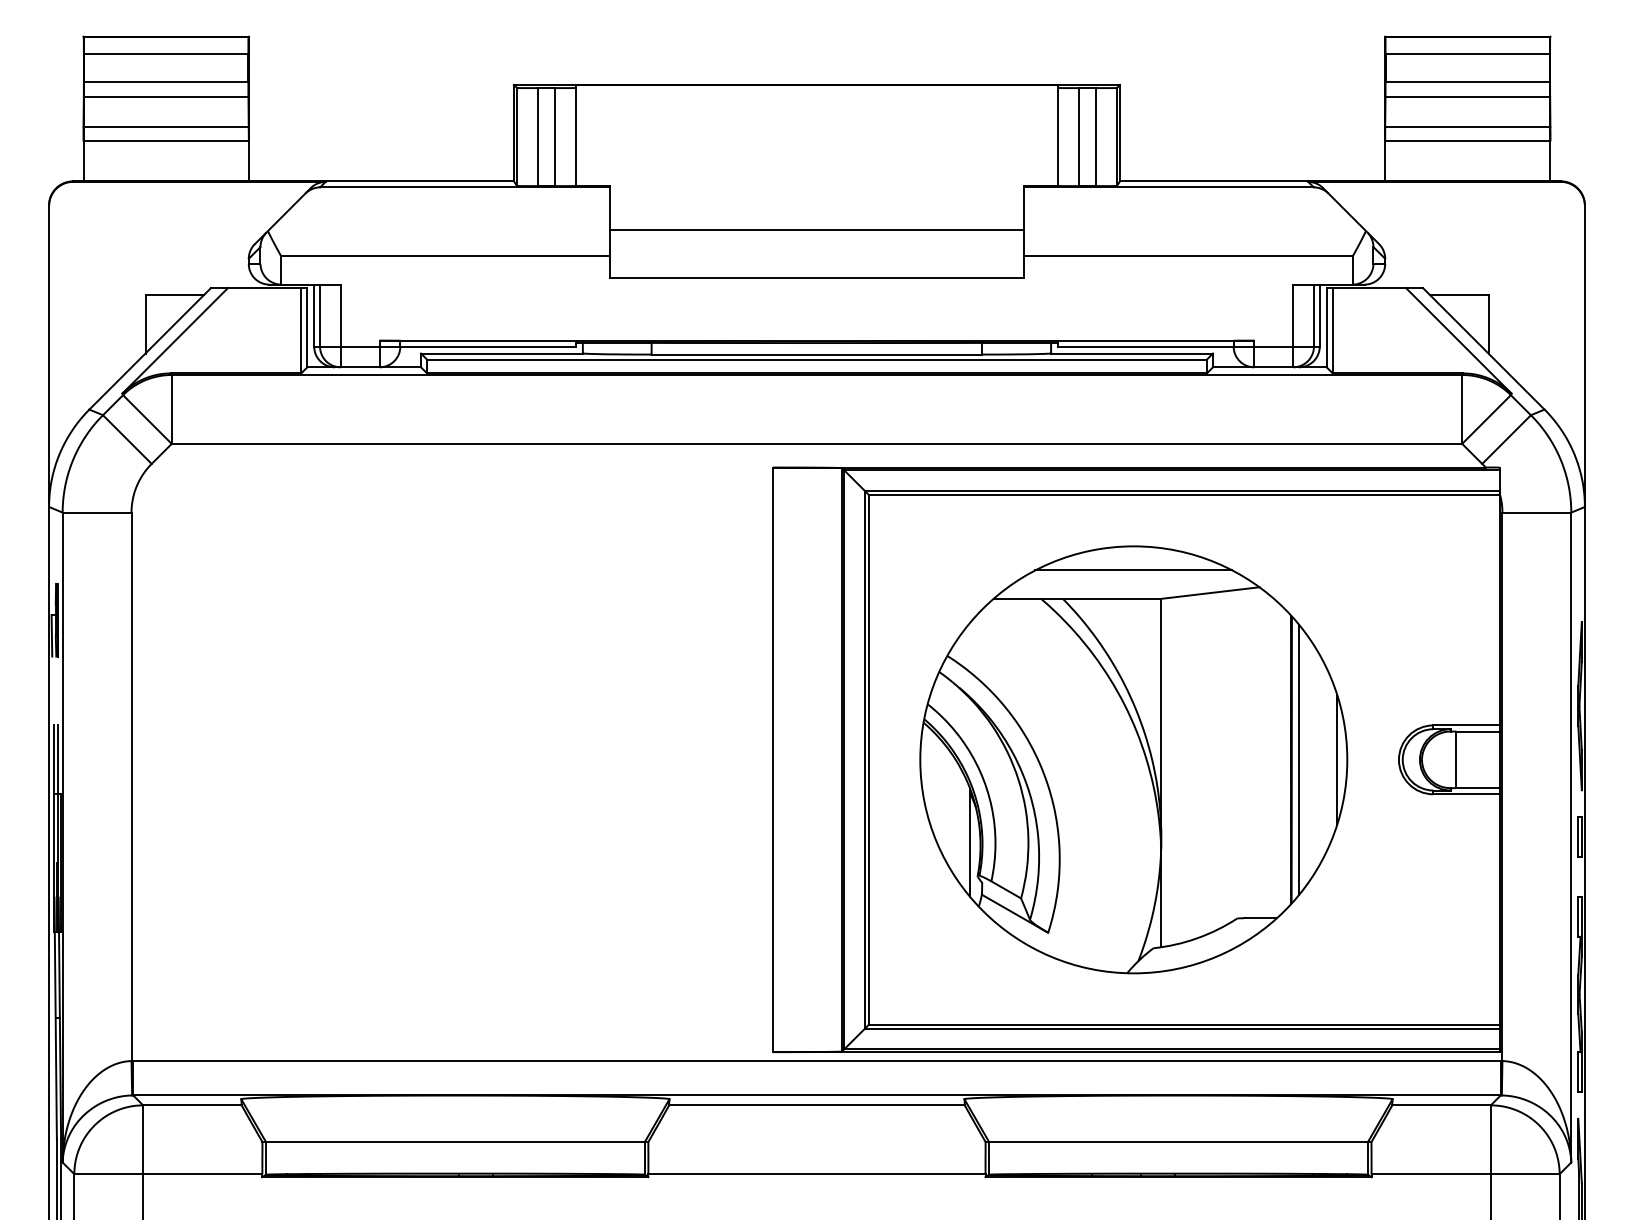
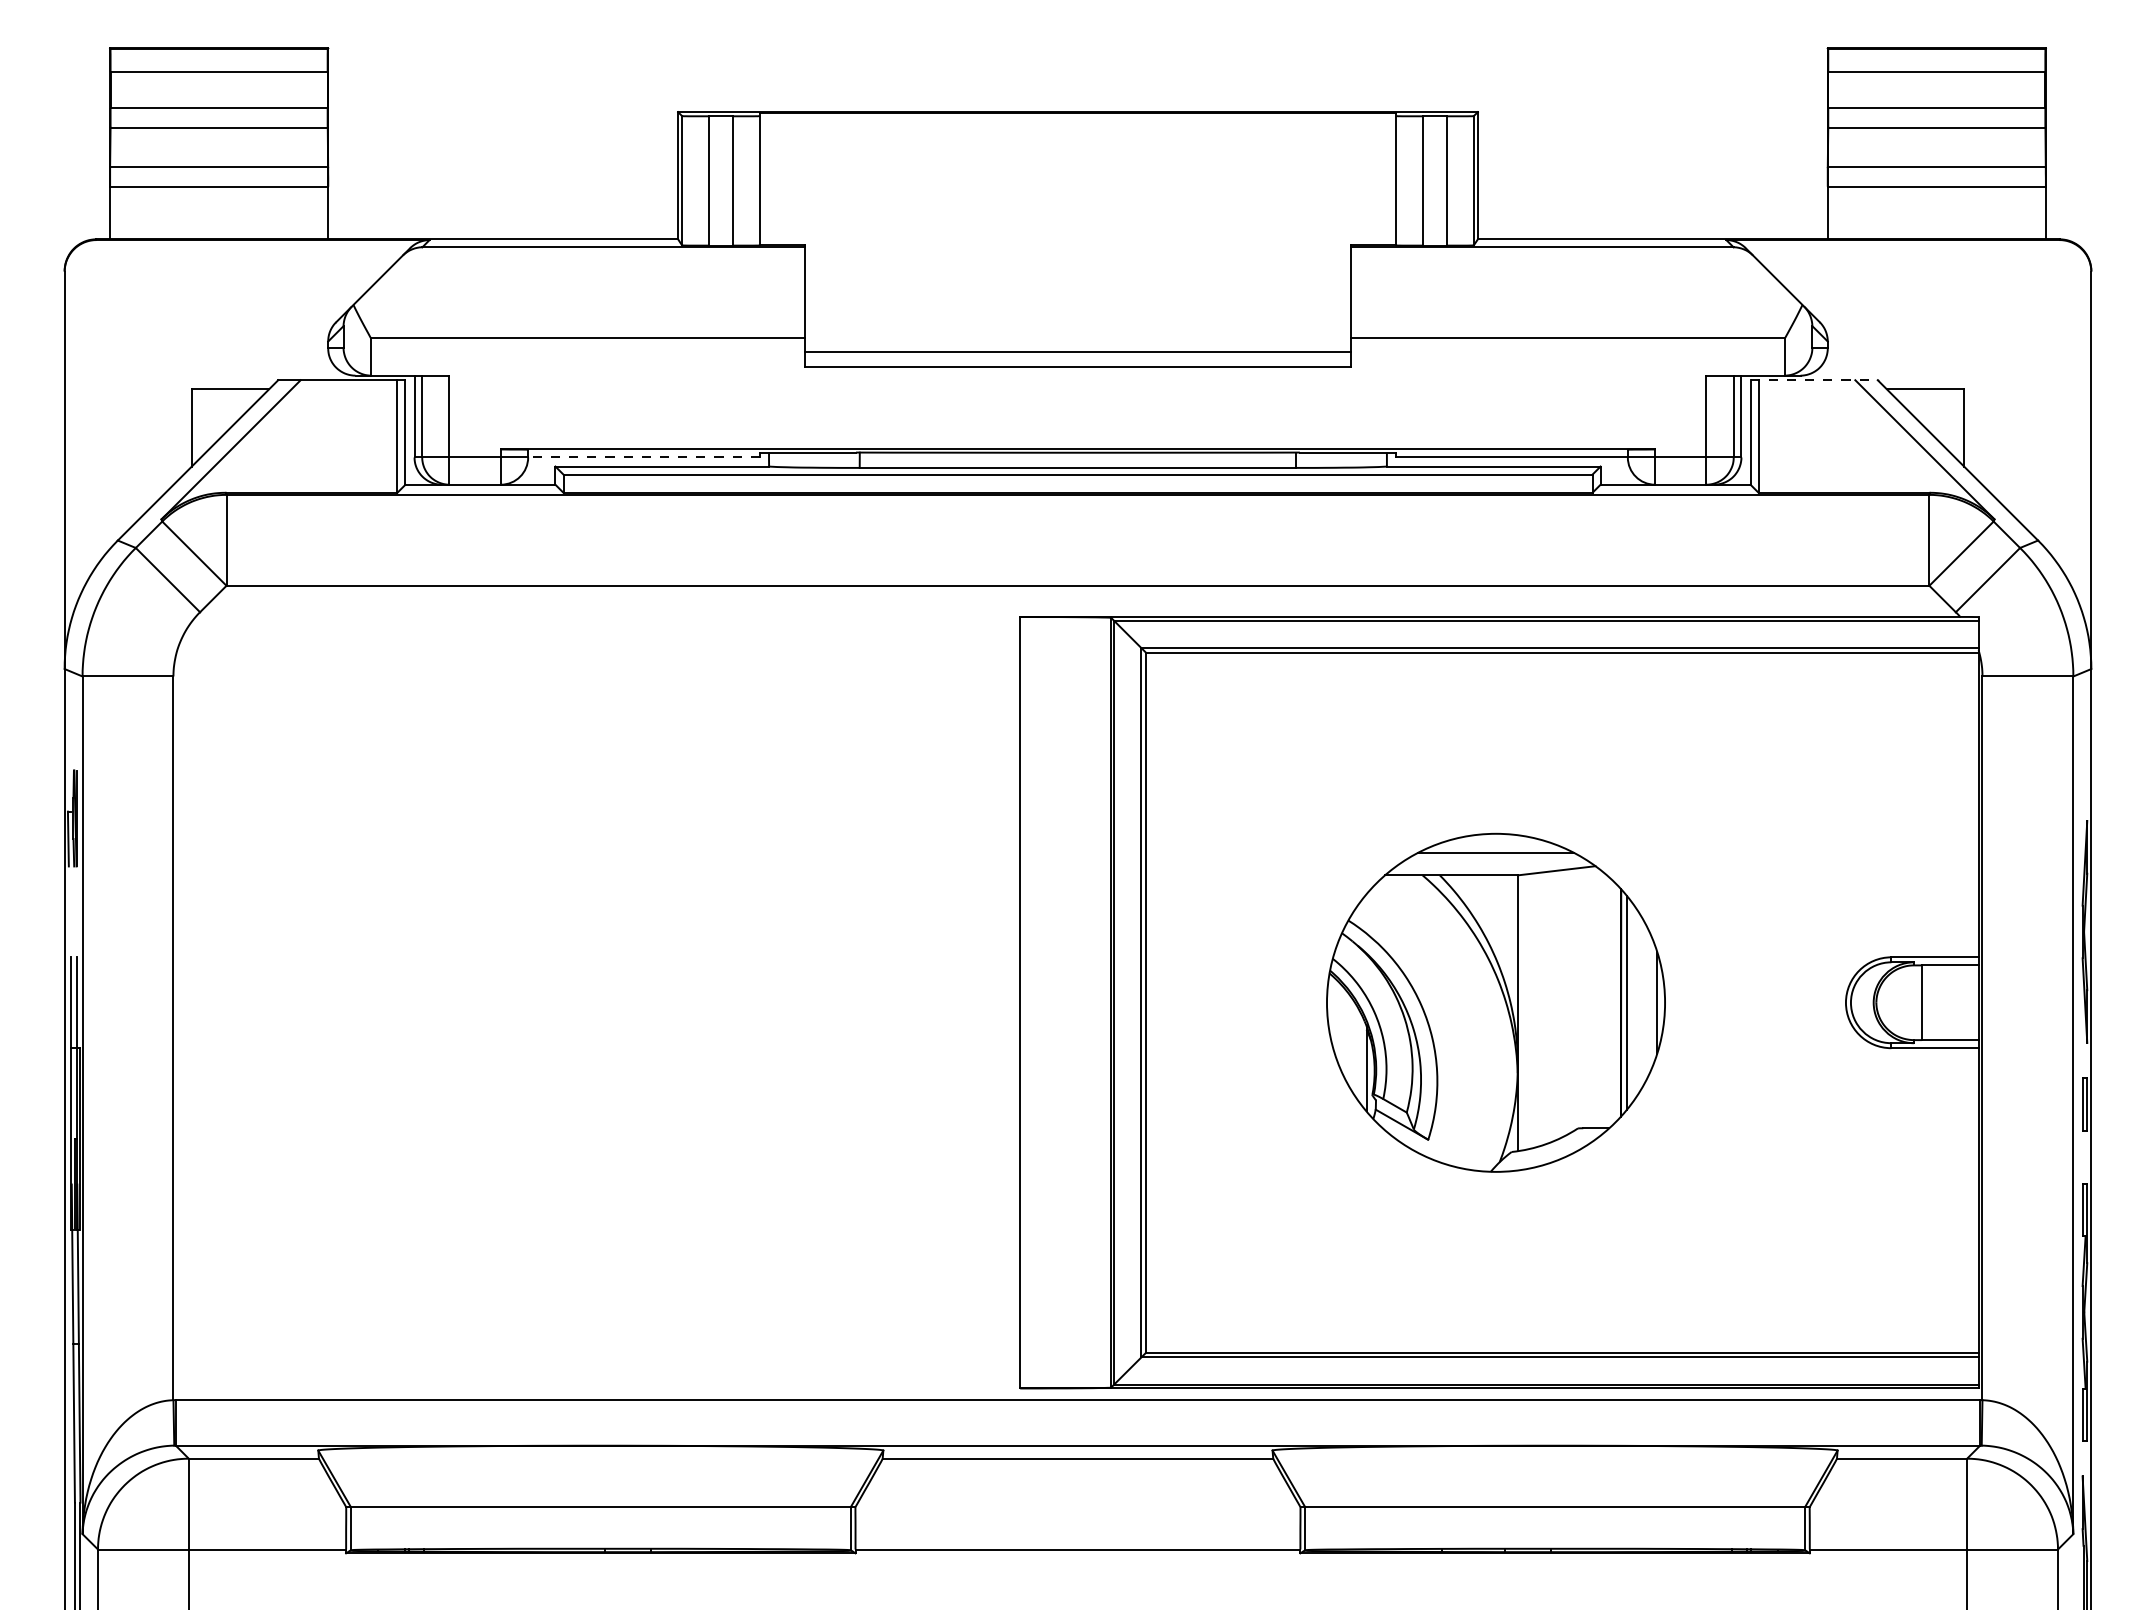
line: (816, 229) -> (1077, 351), moved
line: (1375, 288) -> (1814, 380), solid -> dashed
line: (488, 346) -> (644, 457), solid -> dashed
part: (1133, 759) -> (1495, 1002), size x0.6

